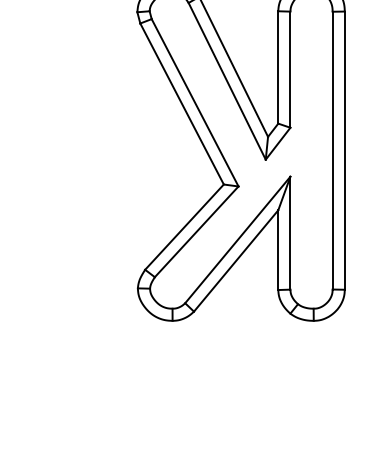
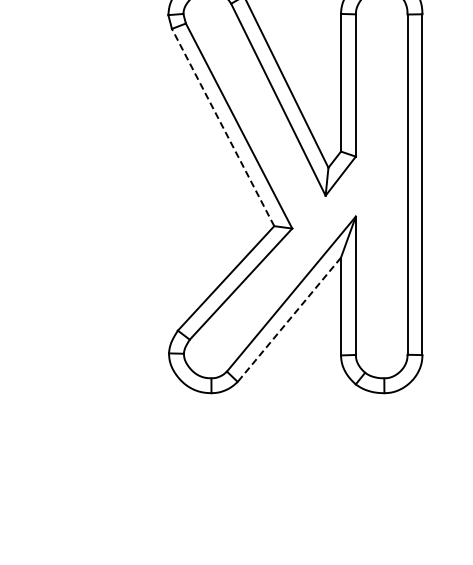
line: (181, 103) -> (222, 127), solid -> dashed
line: (236, 260) -> (289, 319), solid -> dashed

